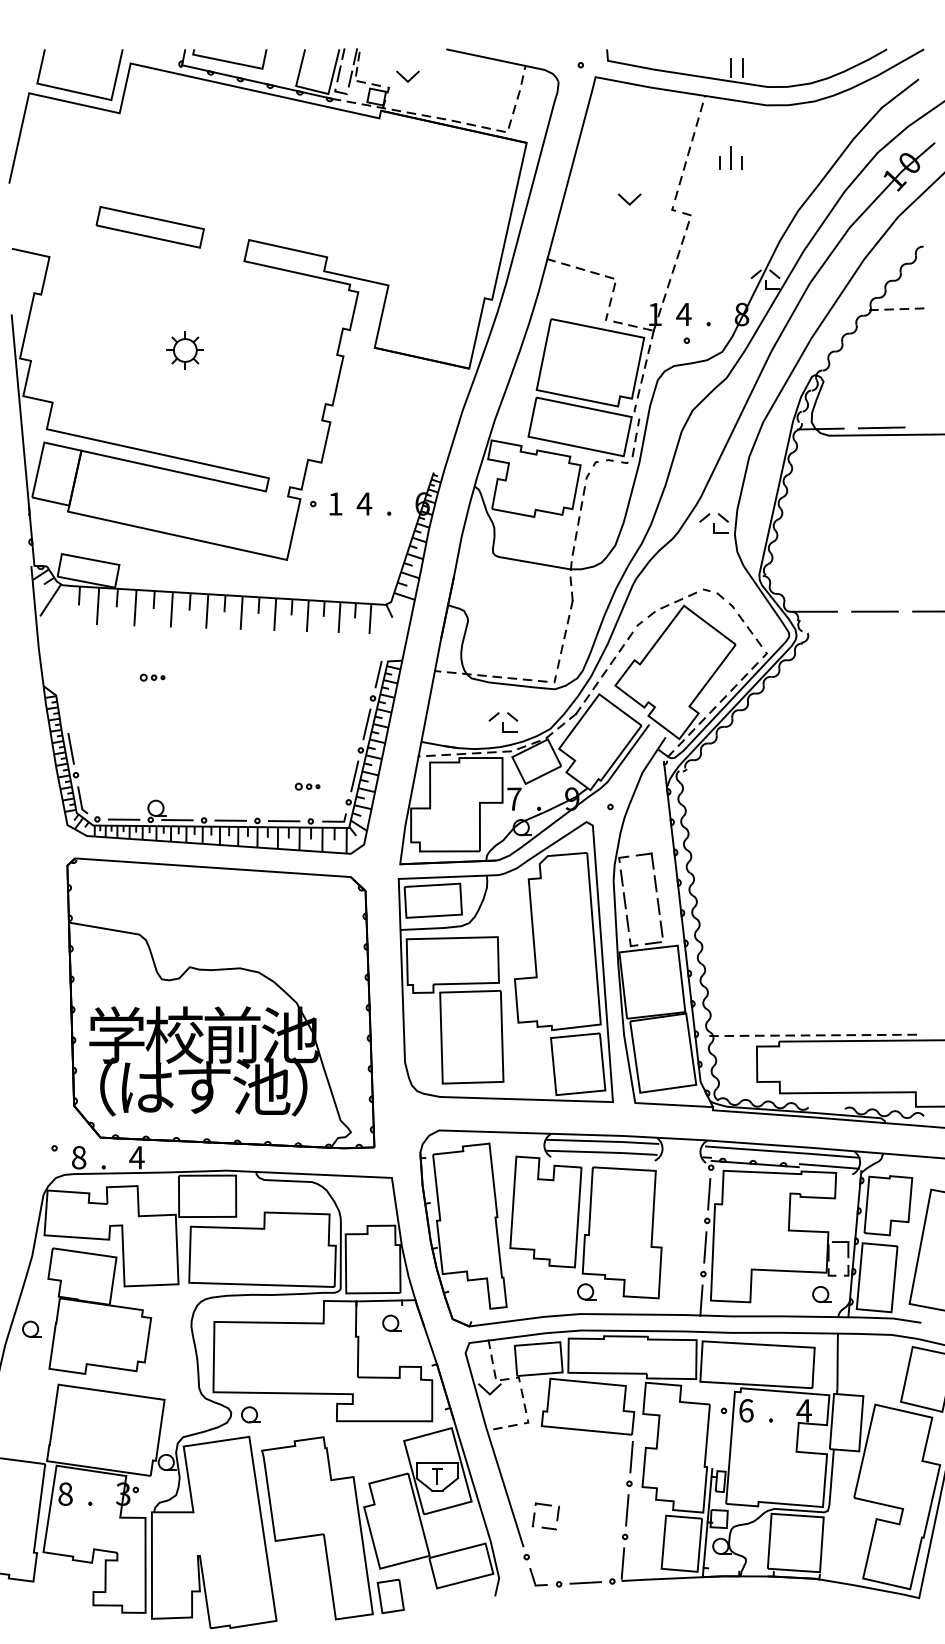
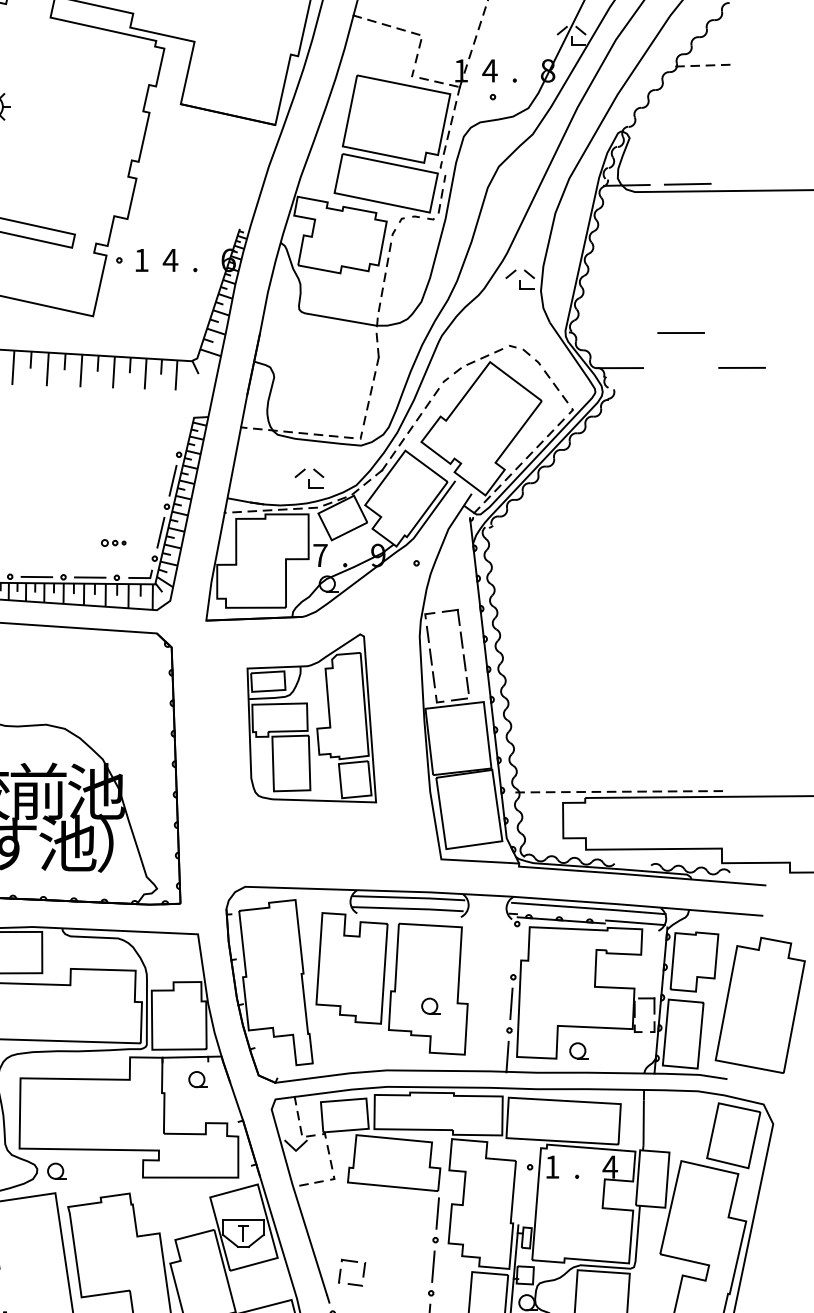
line: (874, 611) -> (680, 332), moved
line: (378, 674) -> (184, 430), removed
part: (505, 961) -> (311, 717), size x0.6
line: (709, 1194) -> (515, 950), removed
part: (586, 1291) -> (430, 1005), moved
part: (821, 1294) -> (578, 1050), moved
text: (746, 1410) -> (552, 1166), 6 -> 1

